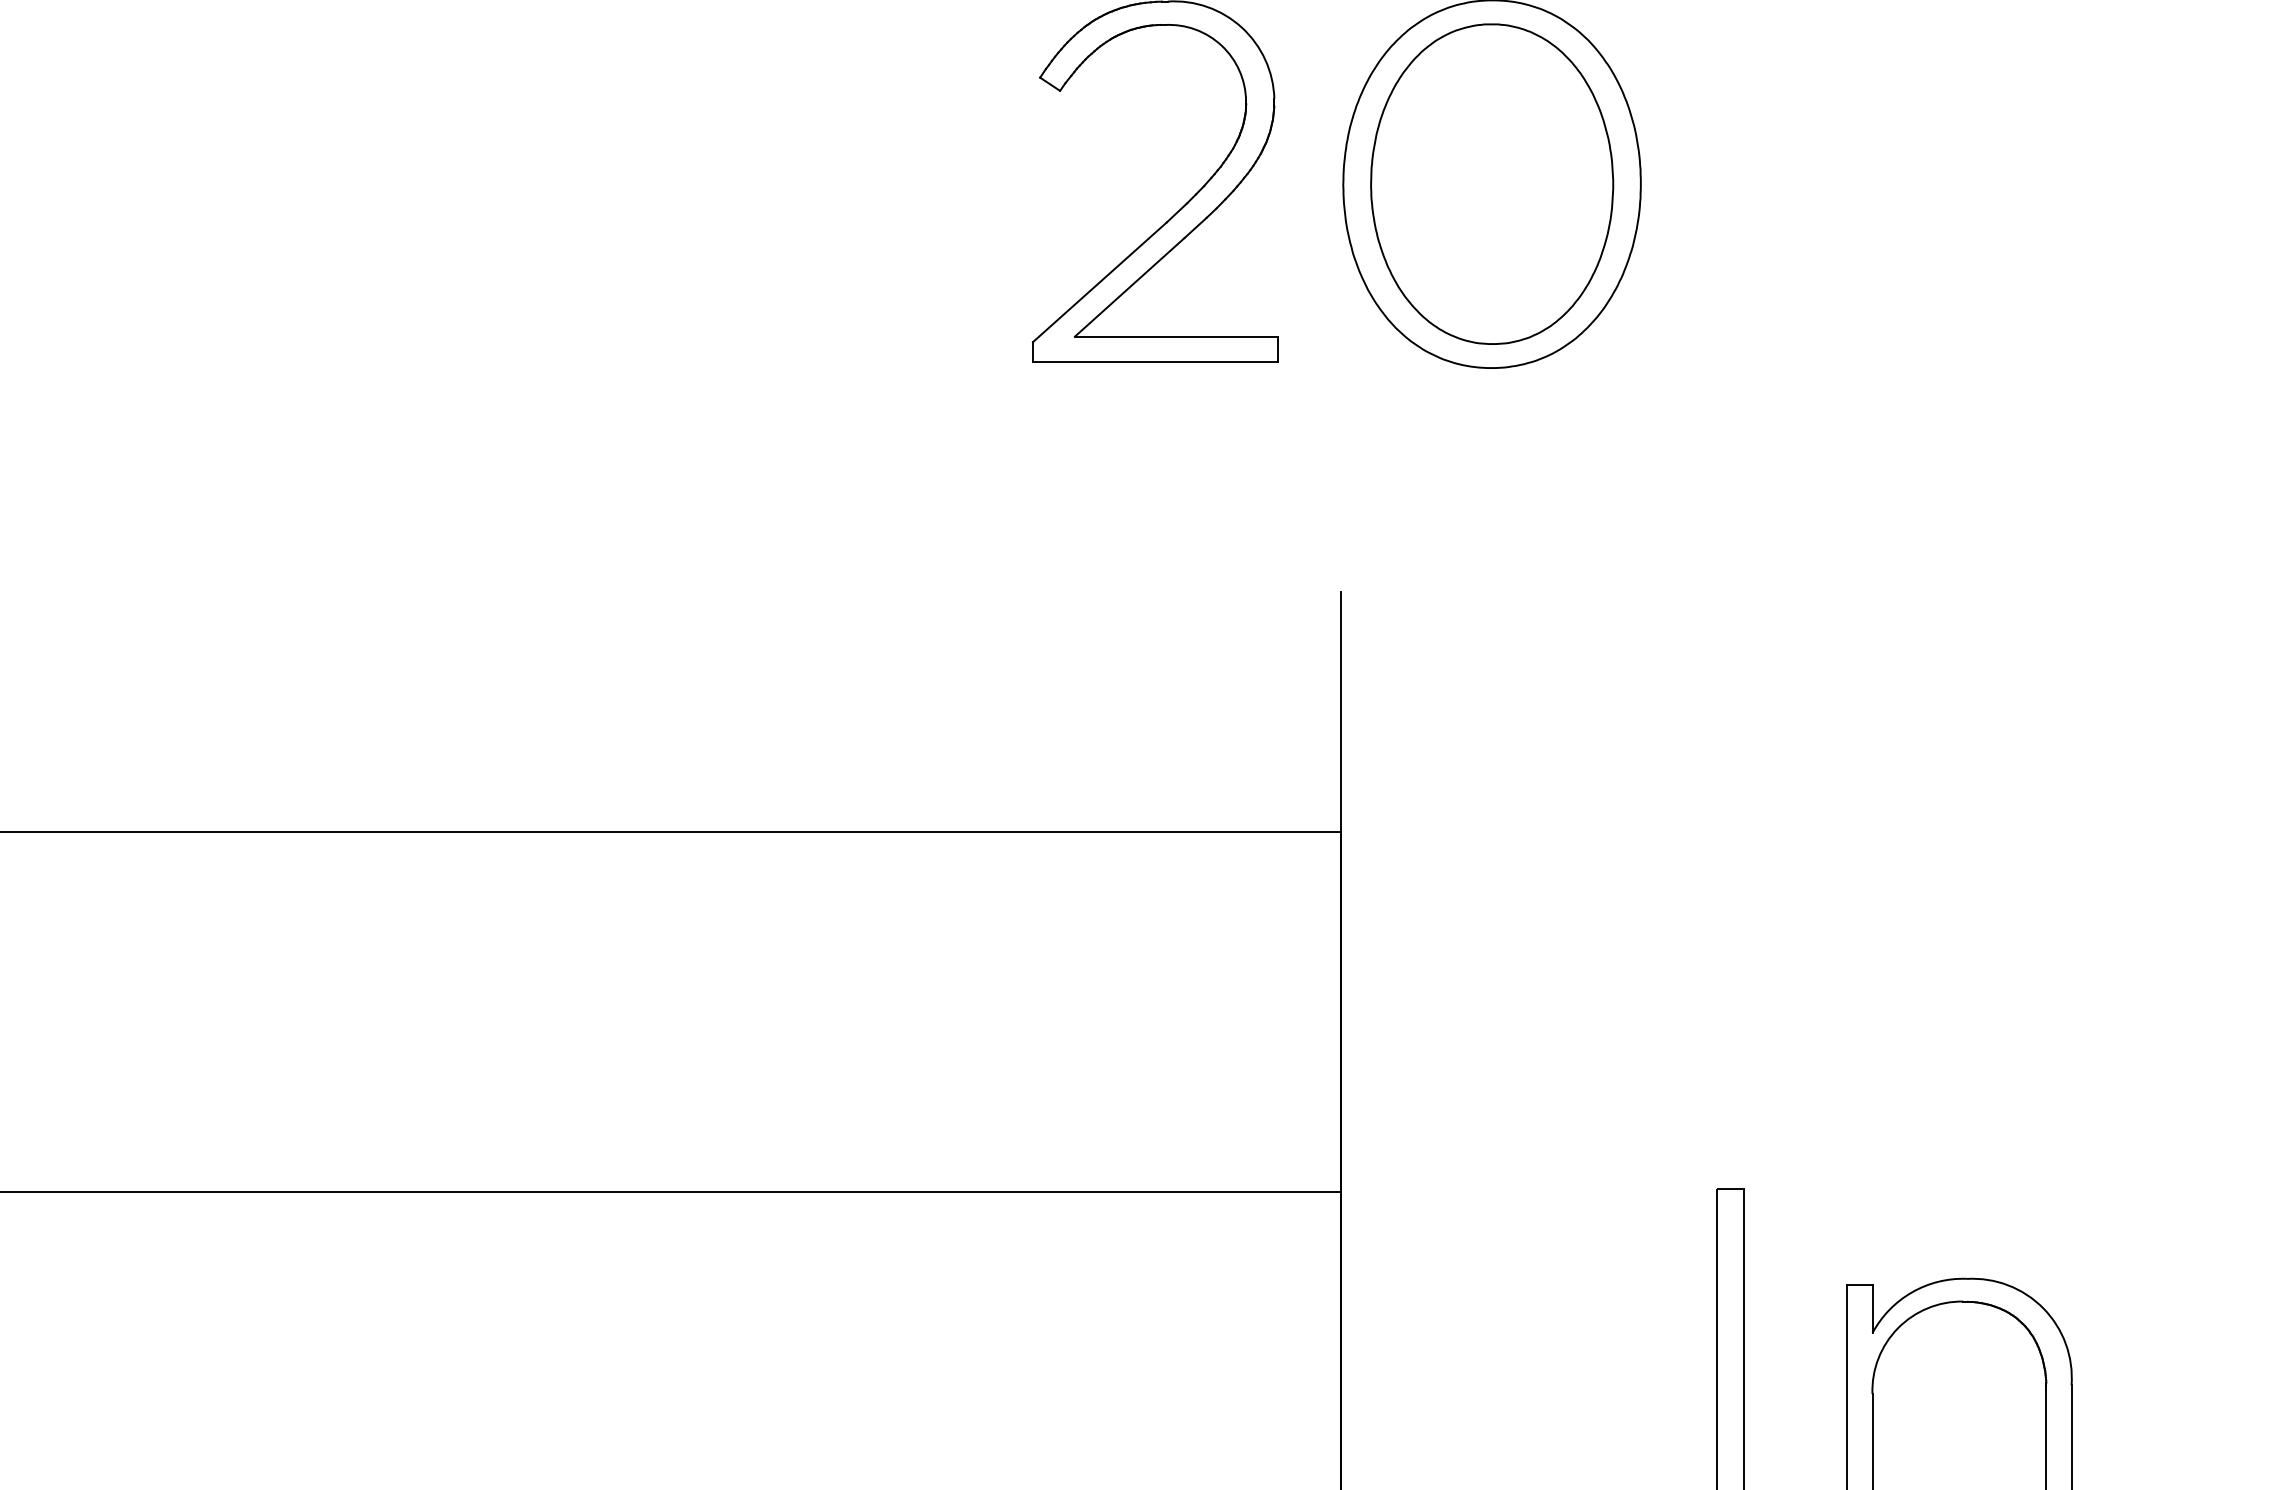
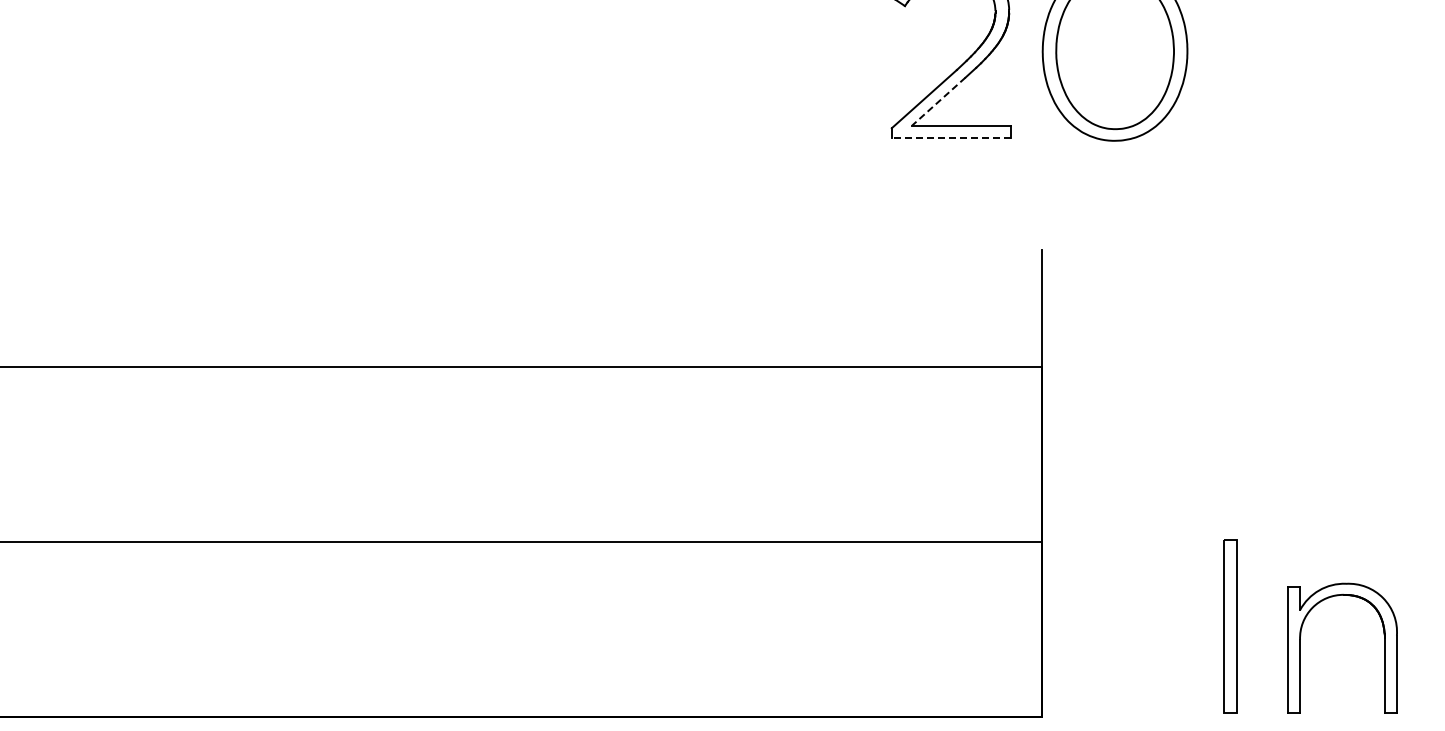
line: (1128, 287) -> (938, 101), solid -> dashed
line: (1155, 361) -> (951, 137), solid -> dashed

